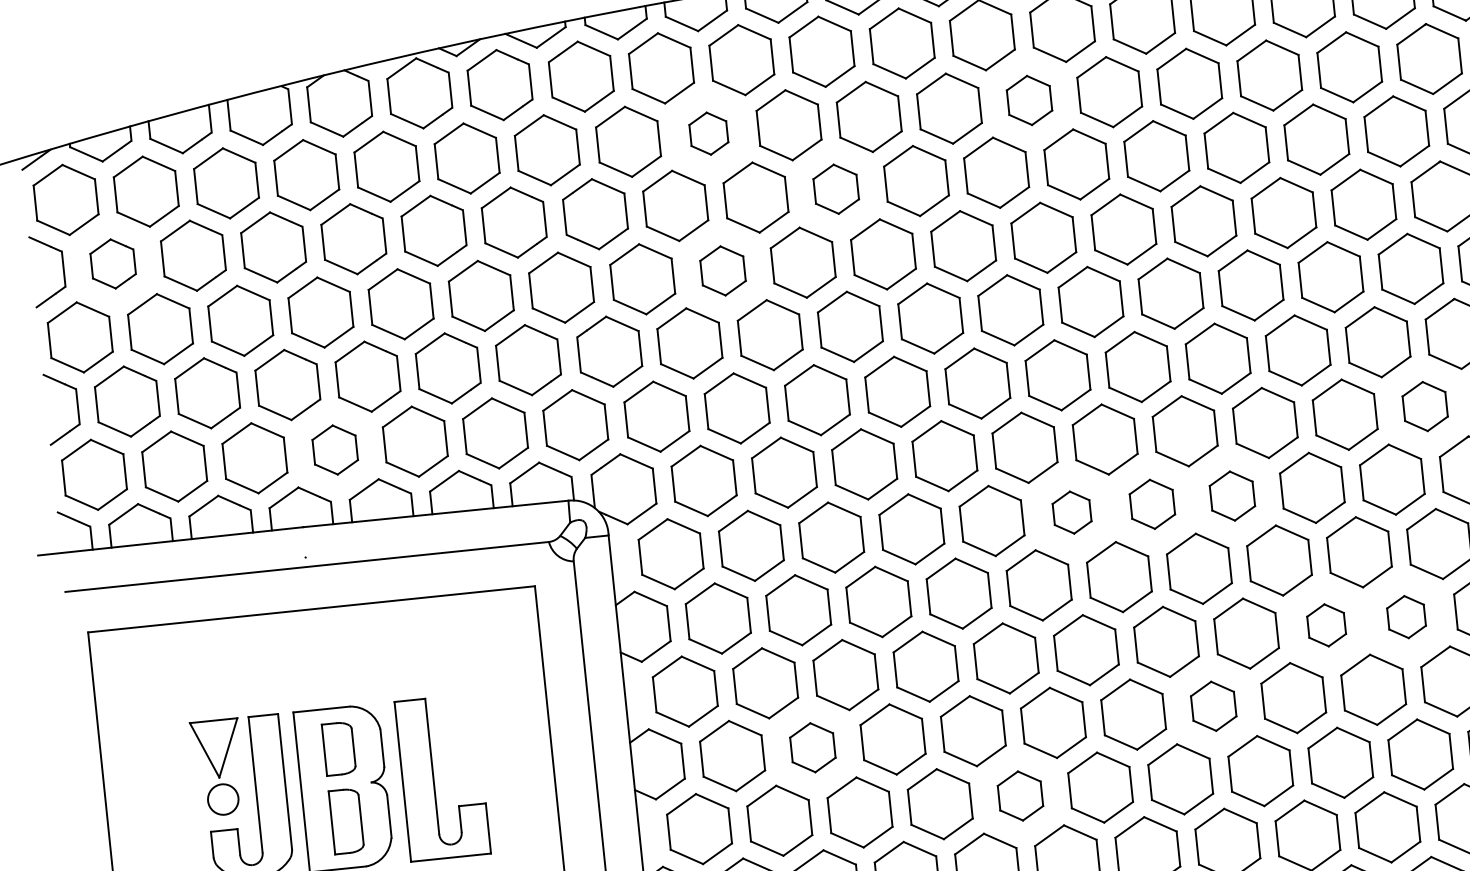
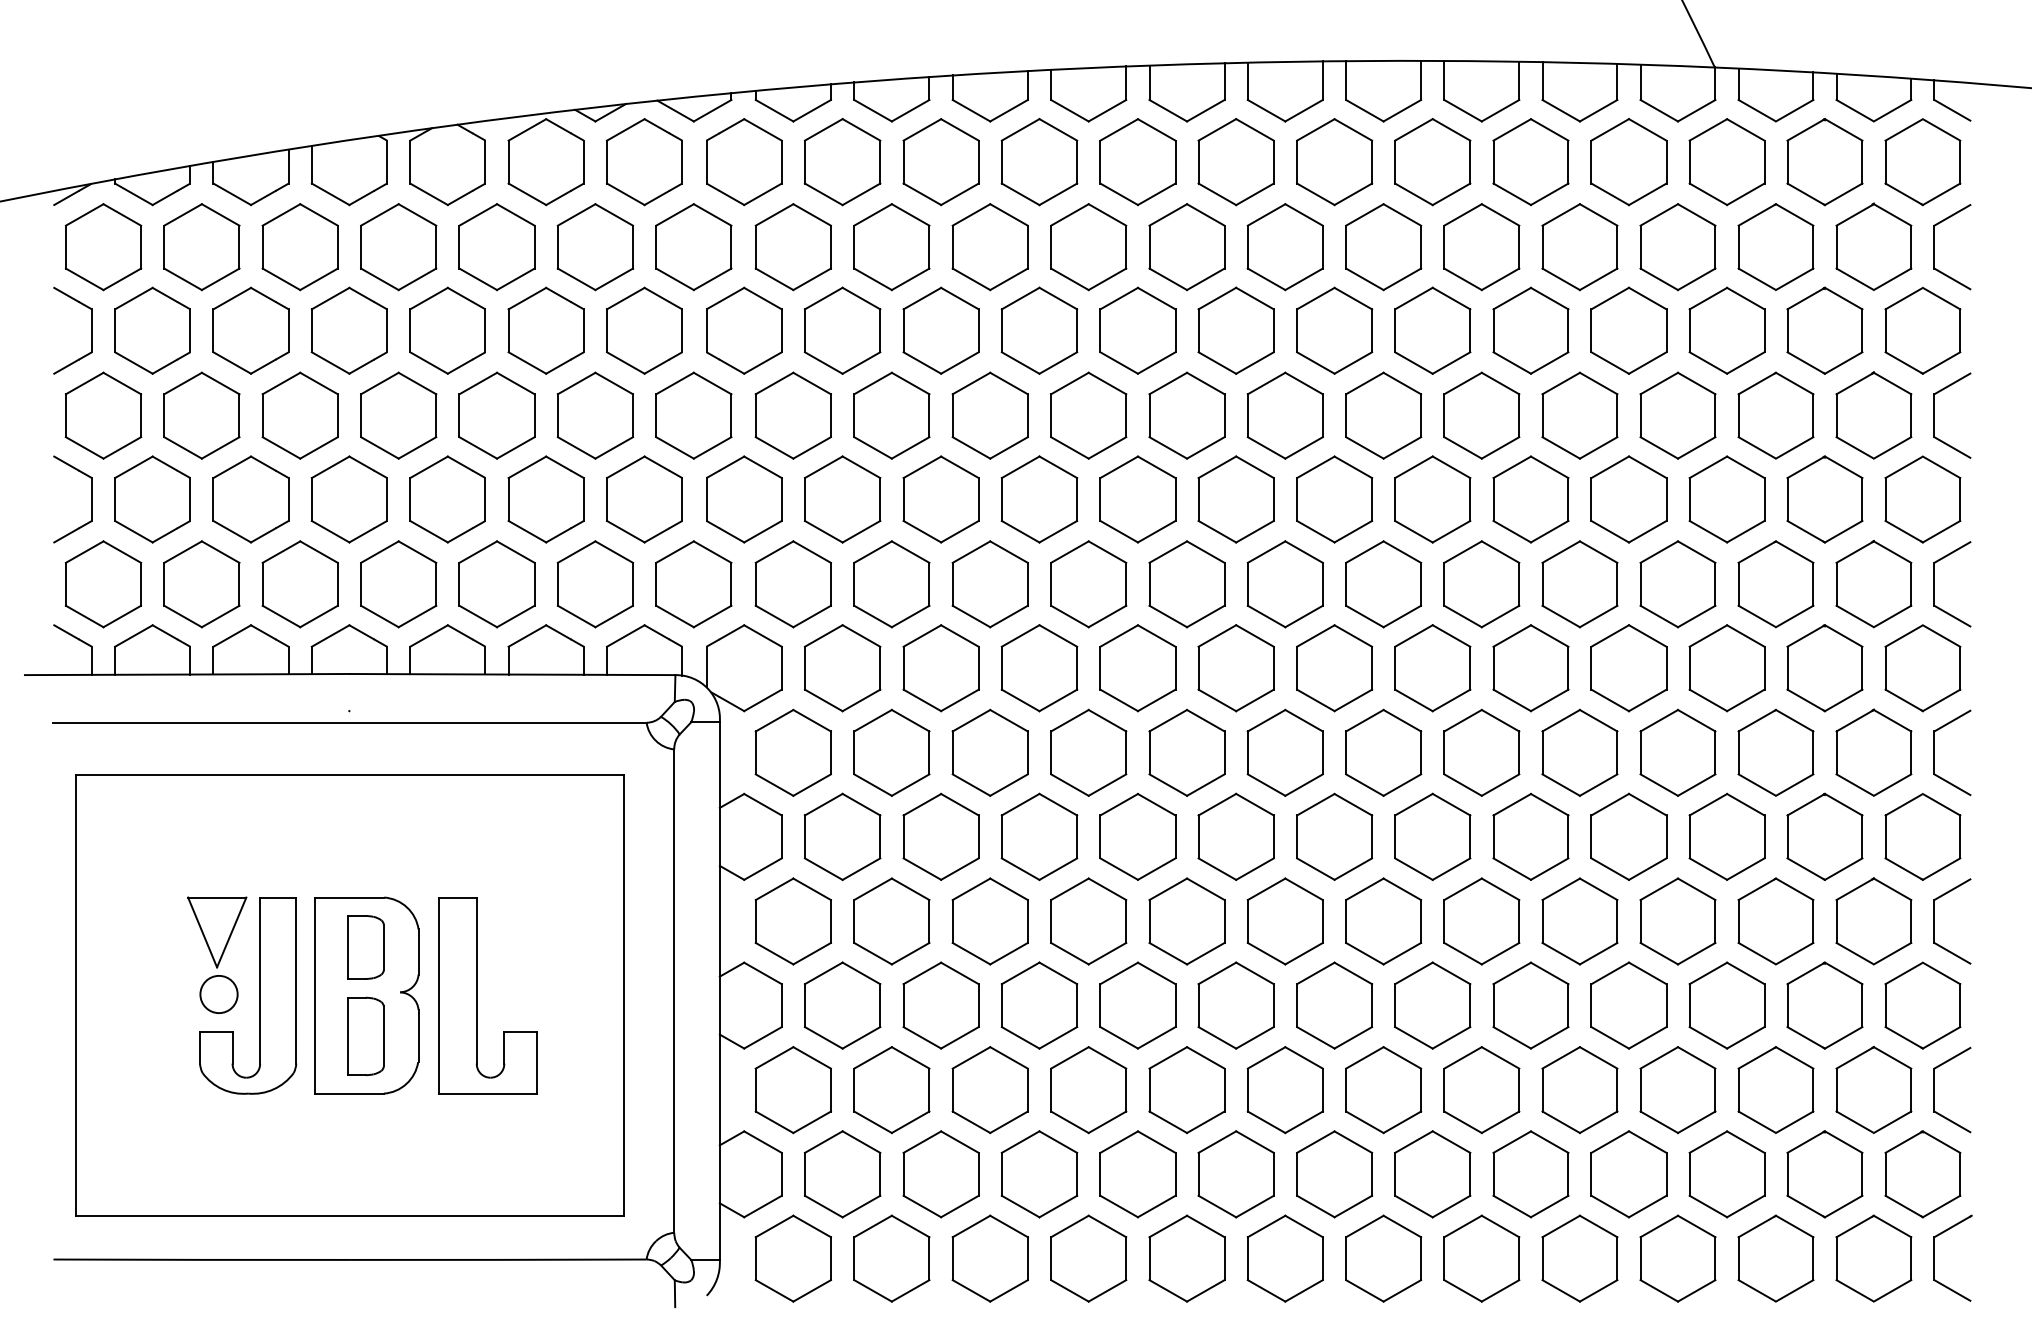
part: (1028, 100) -> (1284, 247), size x1.43
part: (708, 133) -> (891, 247), size x1.67
part: (836, 189) -> (1039, 330), size x1.43
part: (113, 263) -> (152, 330), size x1.43
part: (722, 270) -> (891, 415), size x1.43
part: (1424, 406) -> (1726, 668), size x1.43
part: (335, 450) -> (398, 584), size x1.43
part: (1232, 495) -> (1481, 752), size x1.43
part: (1152, 504) -> (1383, 752), size x1.43
part: (1071, 512) -> (1284, 752), size x1.67
part: (1406, 617) -> (1677, 921), size x1.67
part: (1326, 625) -> (1579, 921), size x1.67
part: (1213, 706) -> (1432, 1005), size x1.43
part: (812, 747) -> (940, 1005), size x1.43
part: (1020, 796) -> (1186, 1090), size x1.43

